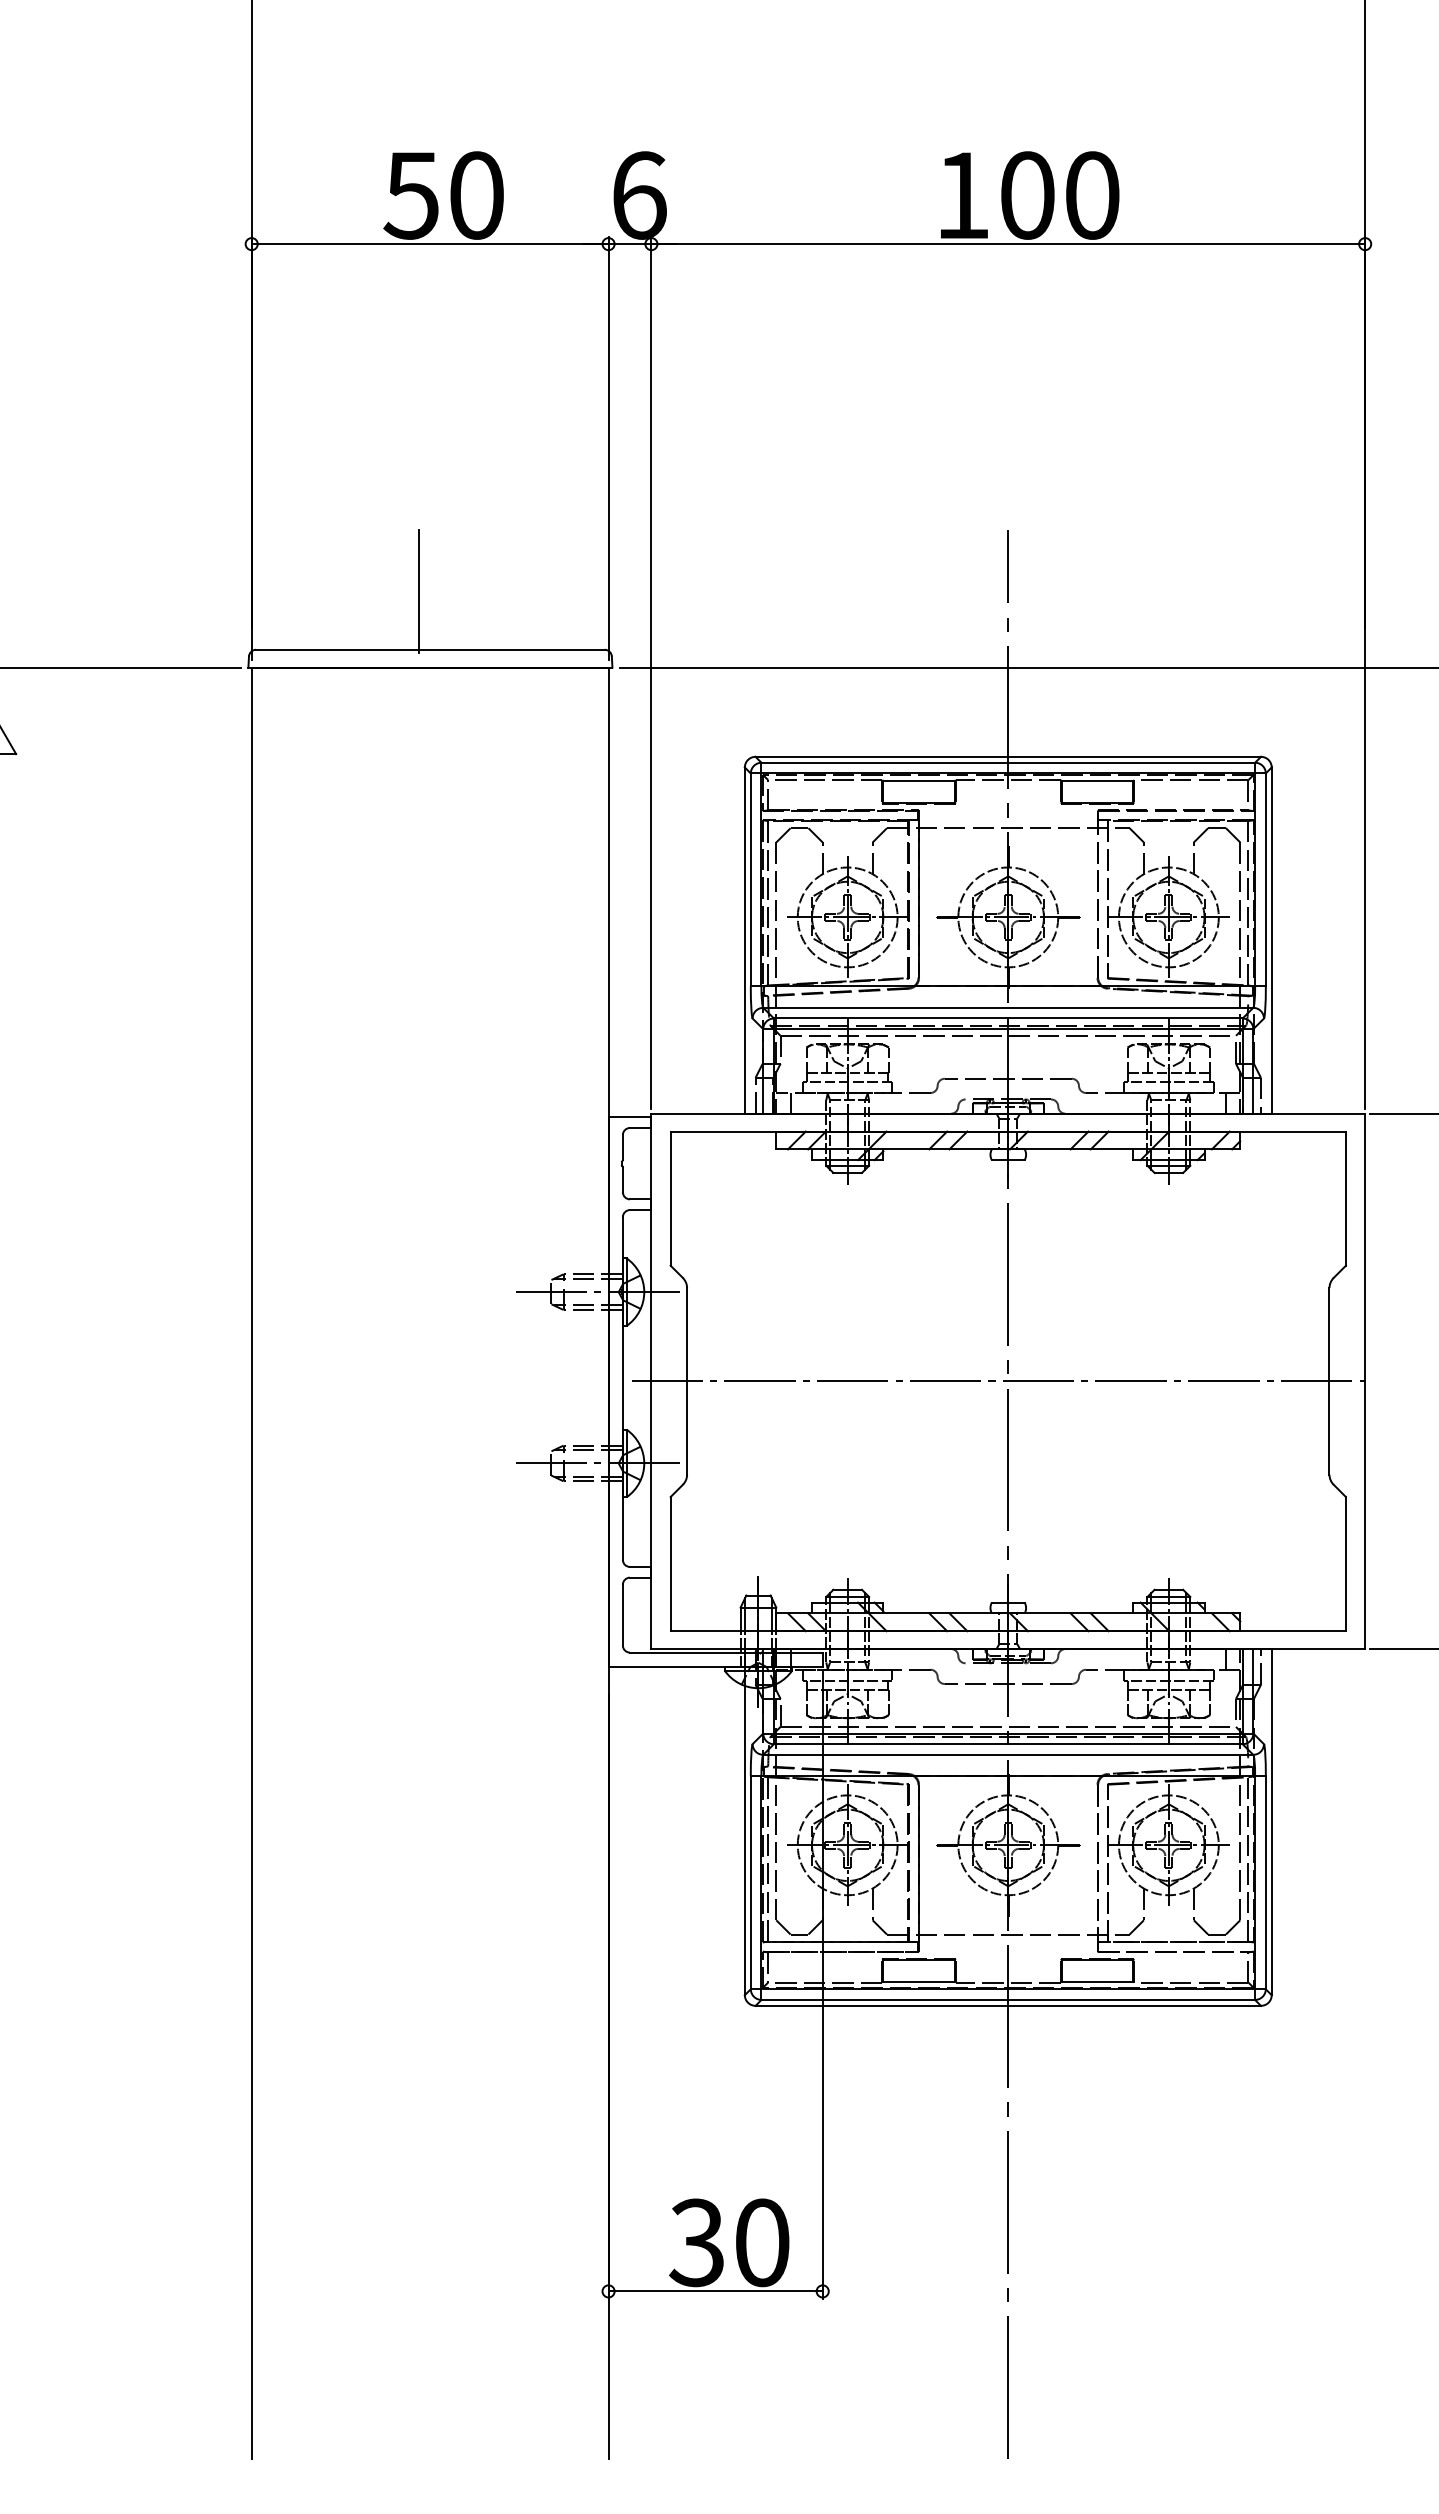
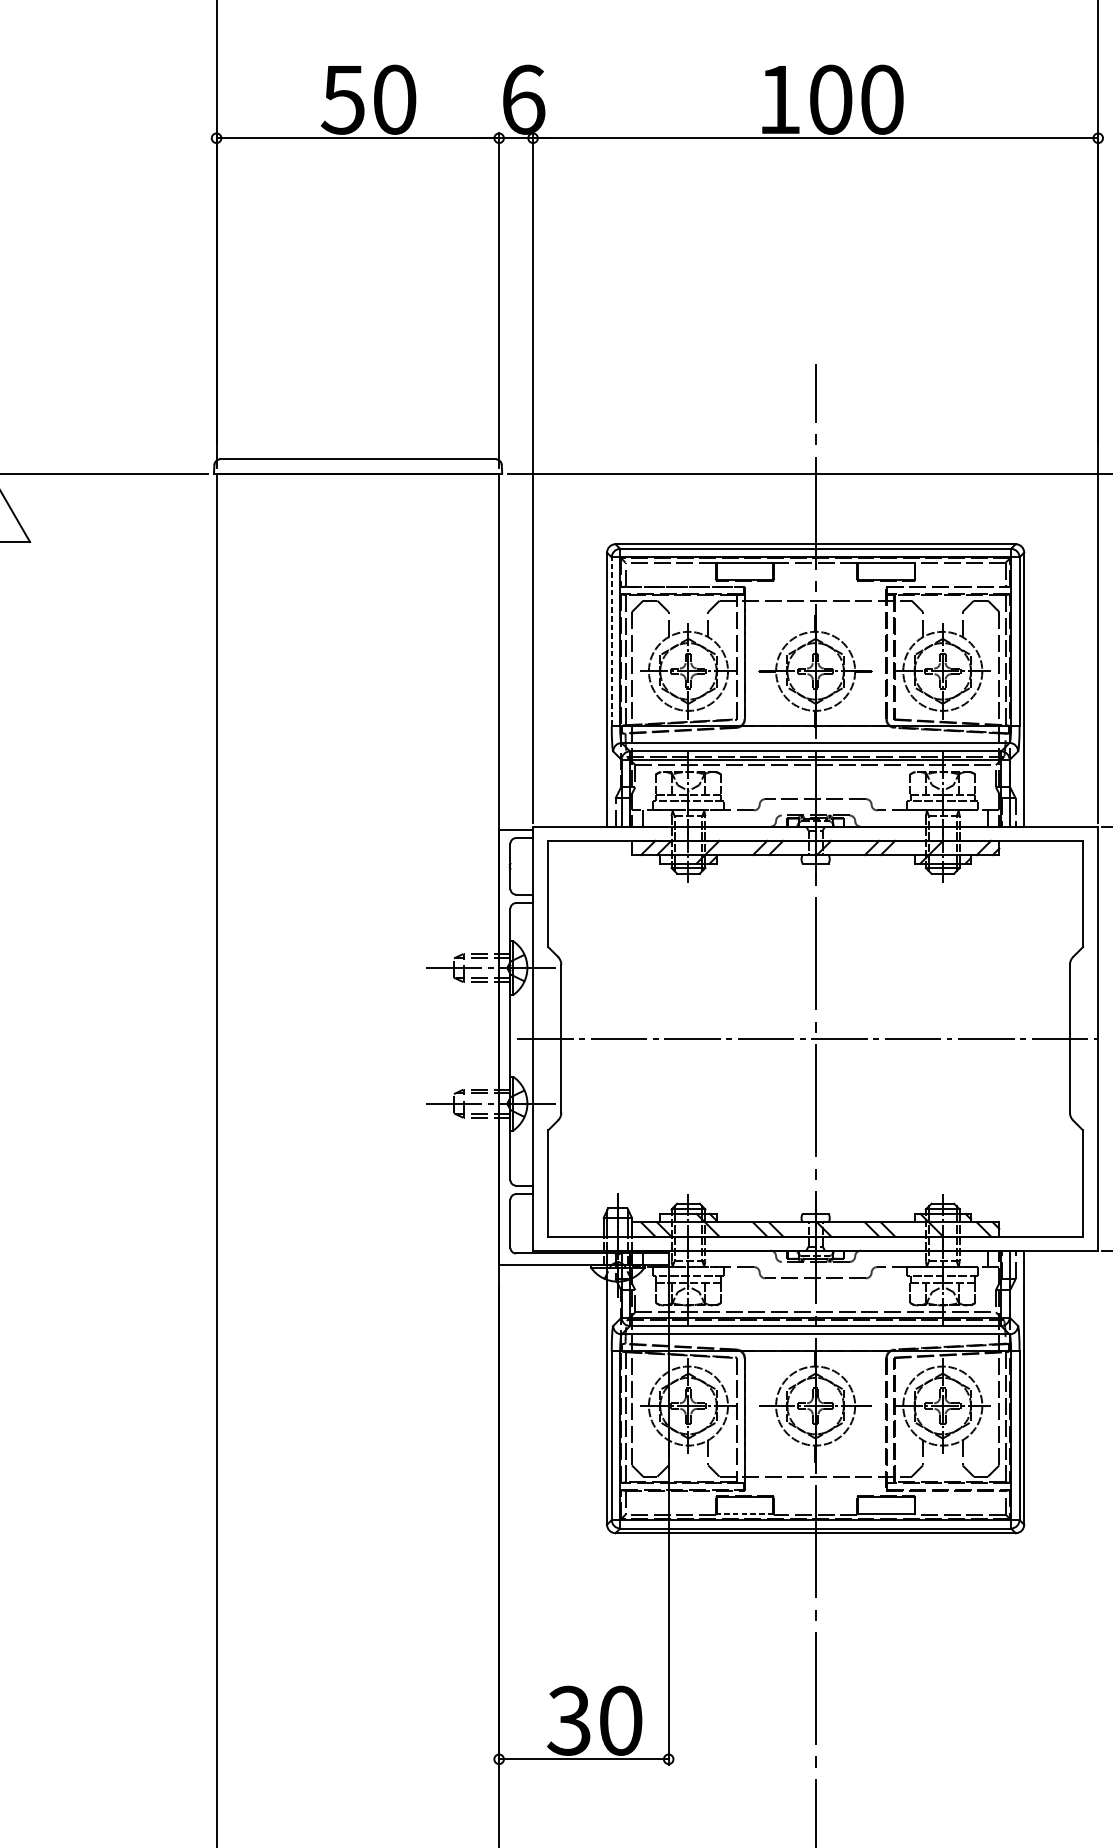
line: (419, 591) -> (349, 413), removed
line: (750, 879) -> (611, 641), solid -> dashed
line: (919, 1981) -> (745, 1513), solid -> dashed

